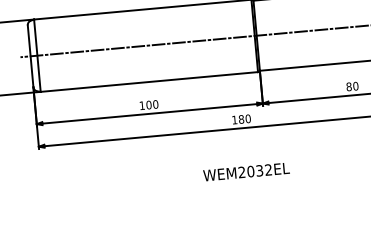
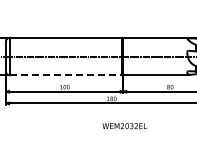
line: (150, 82) -> (66, 75), solid -> dashed
text: (245, 172) -> (124, 126), moved

